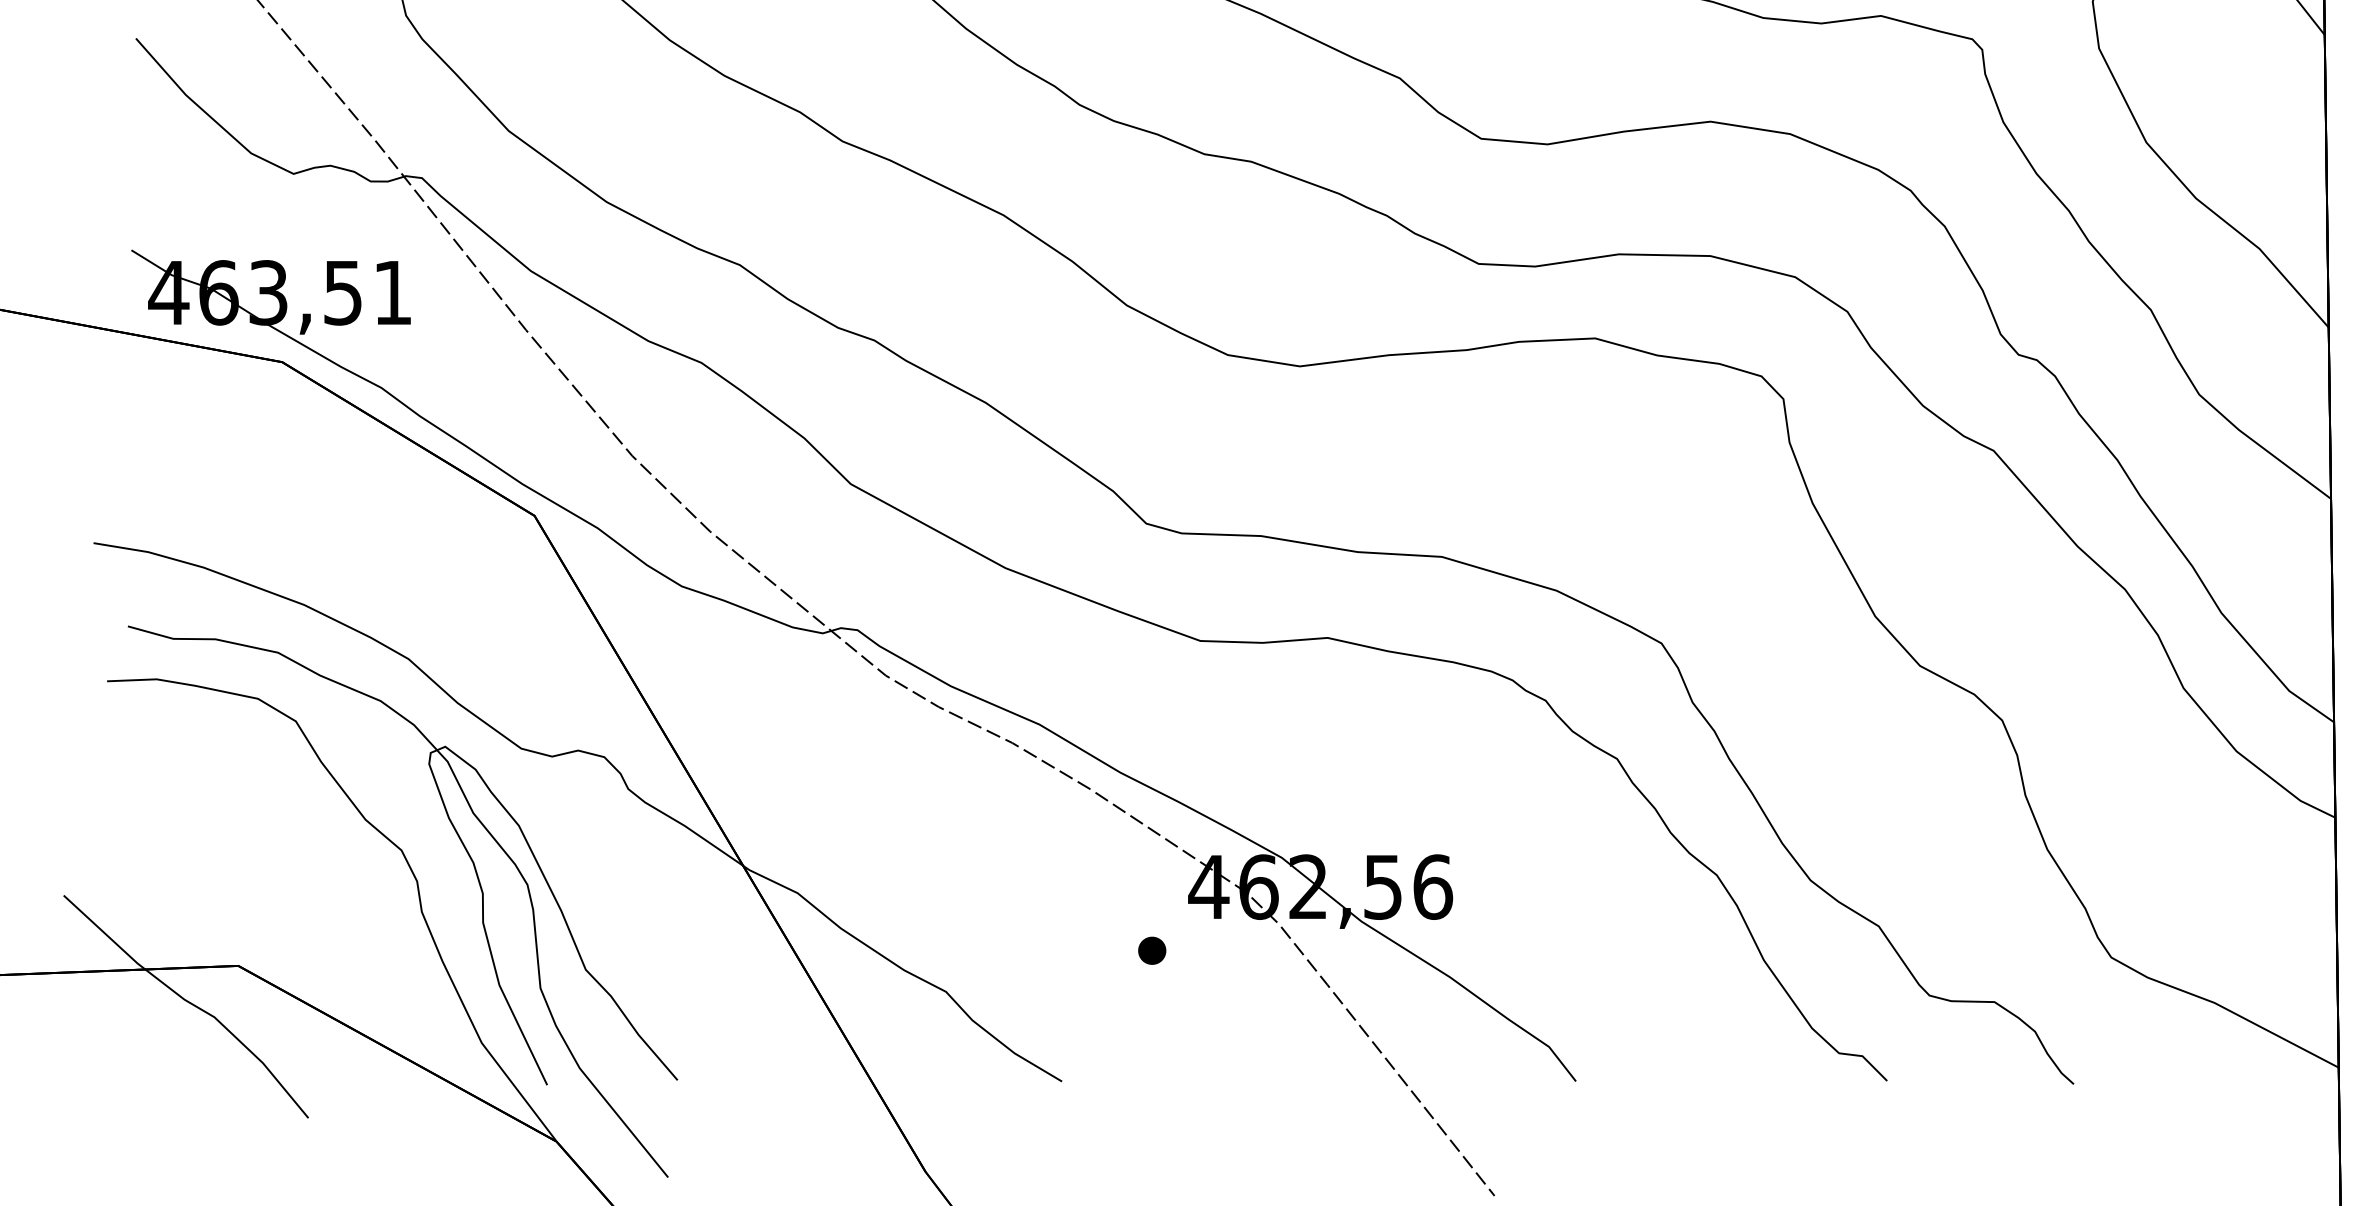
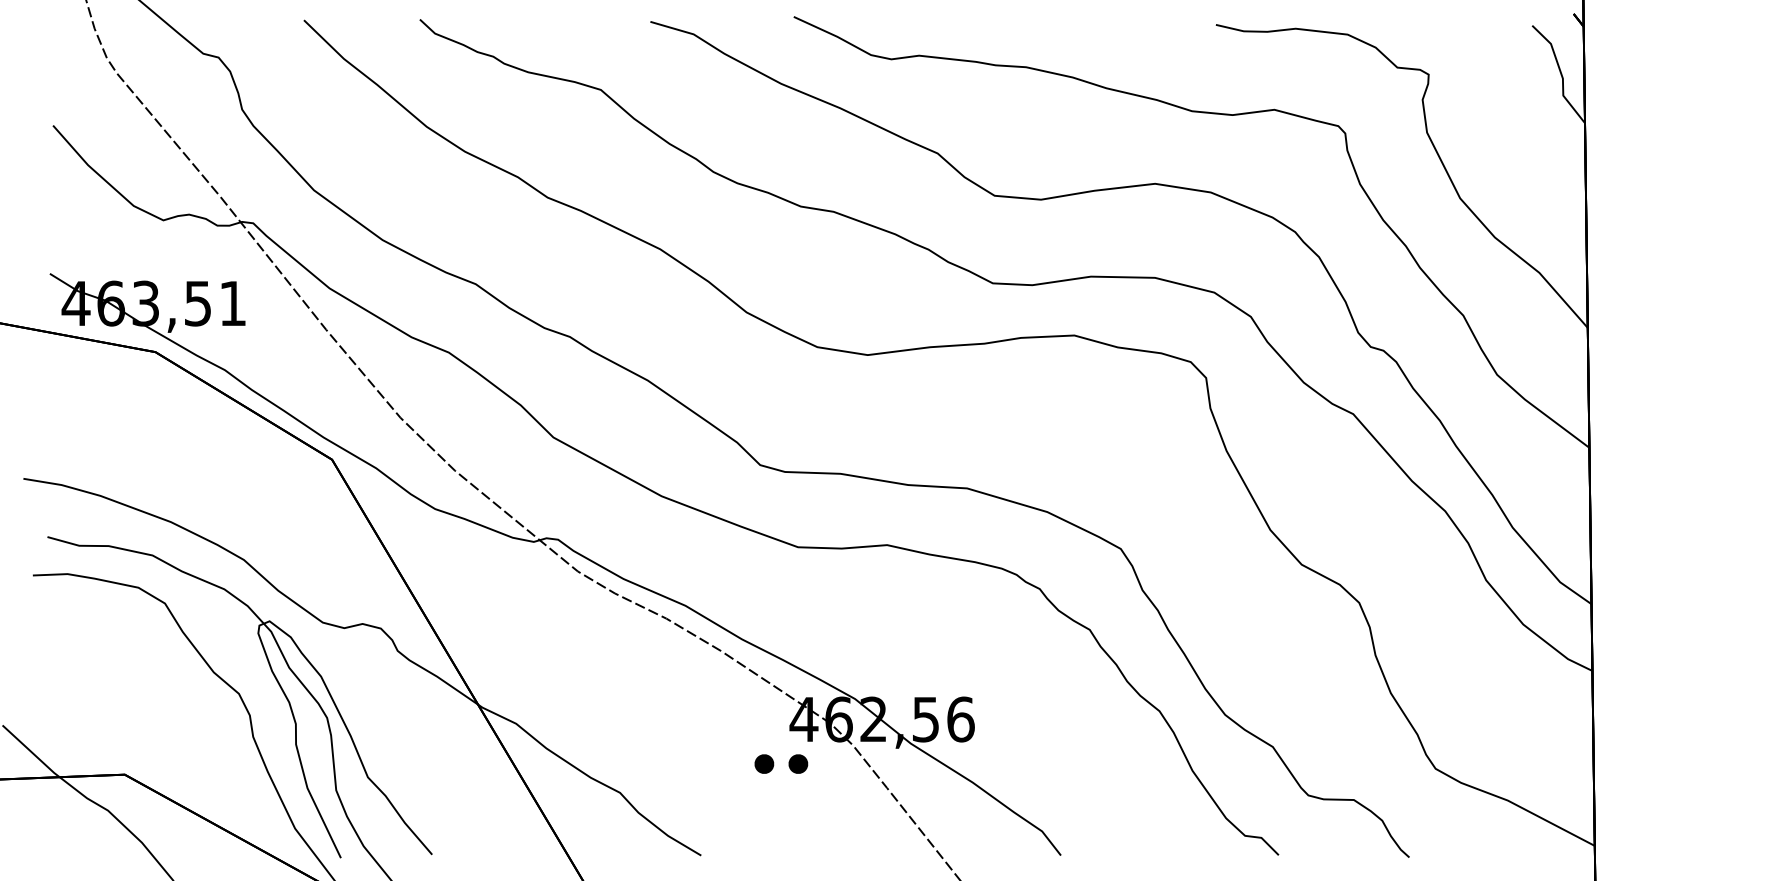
part: (1200, 949) -> (798, 763), added

